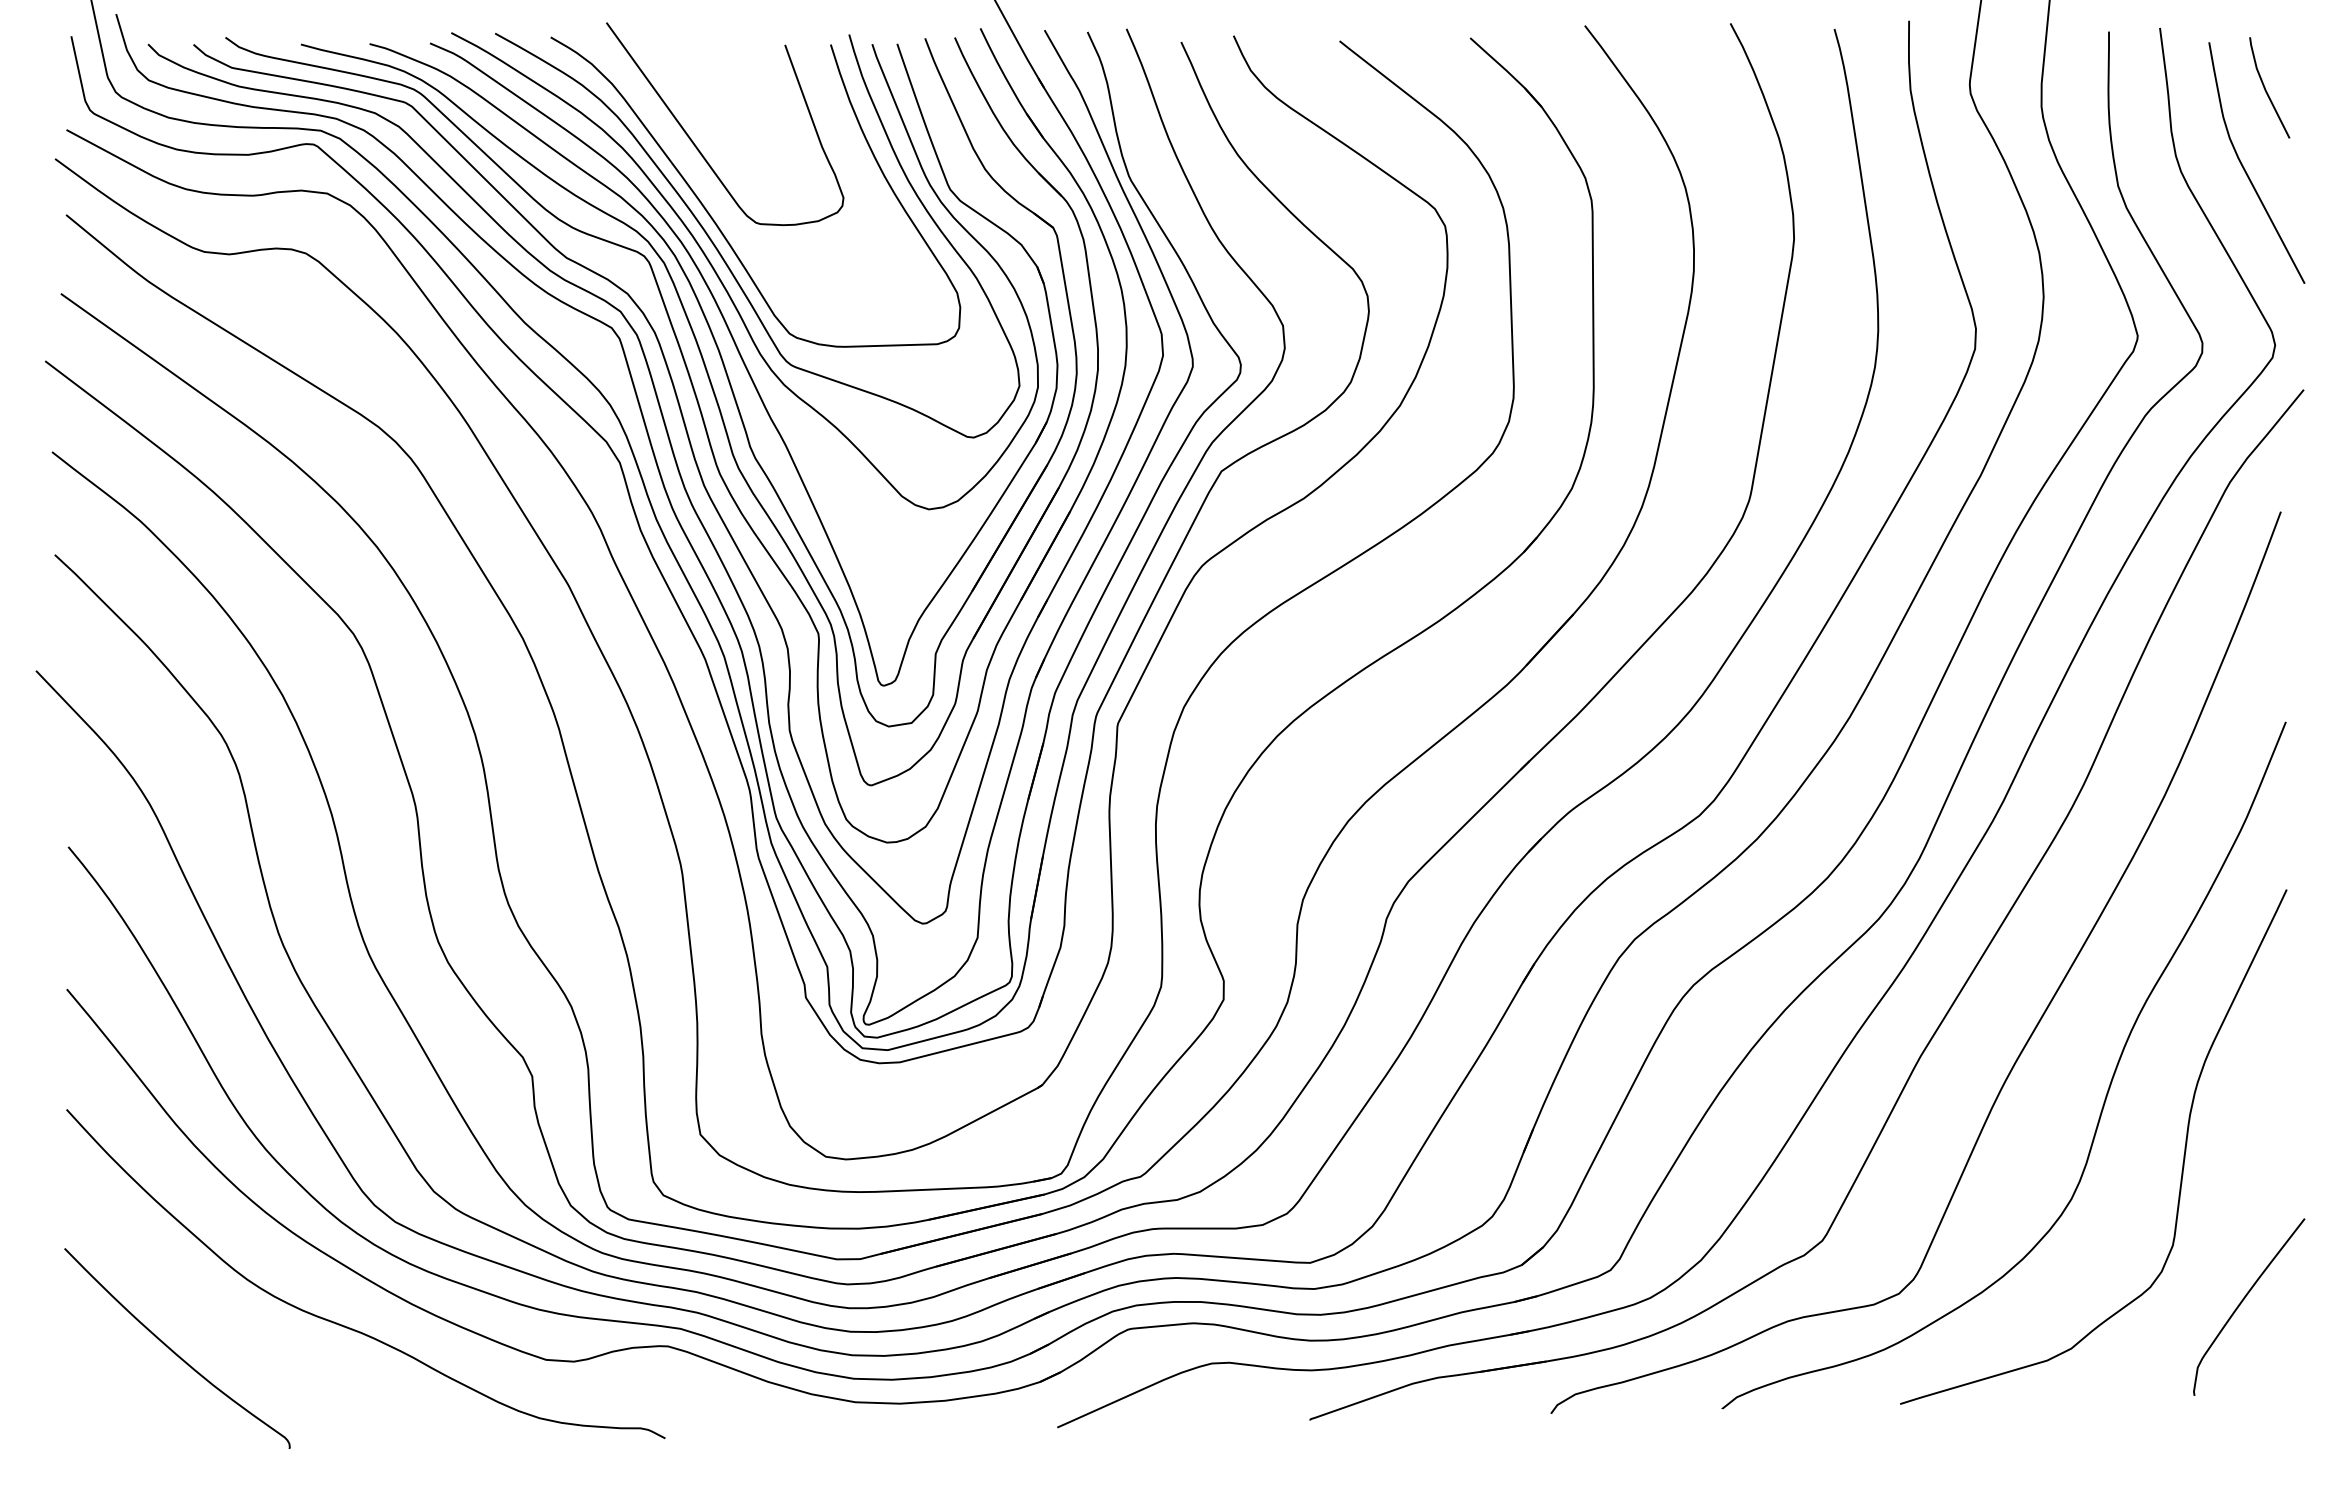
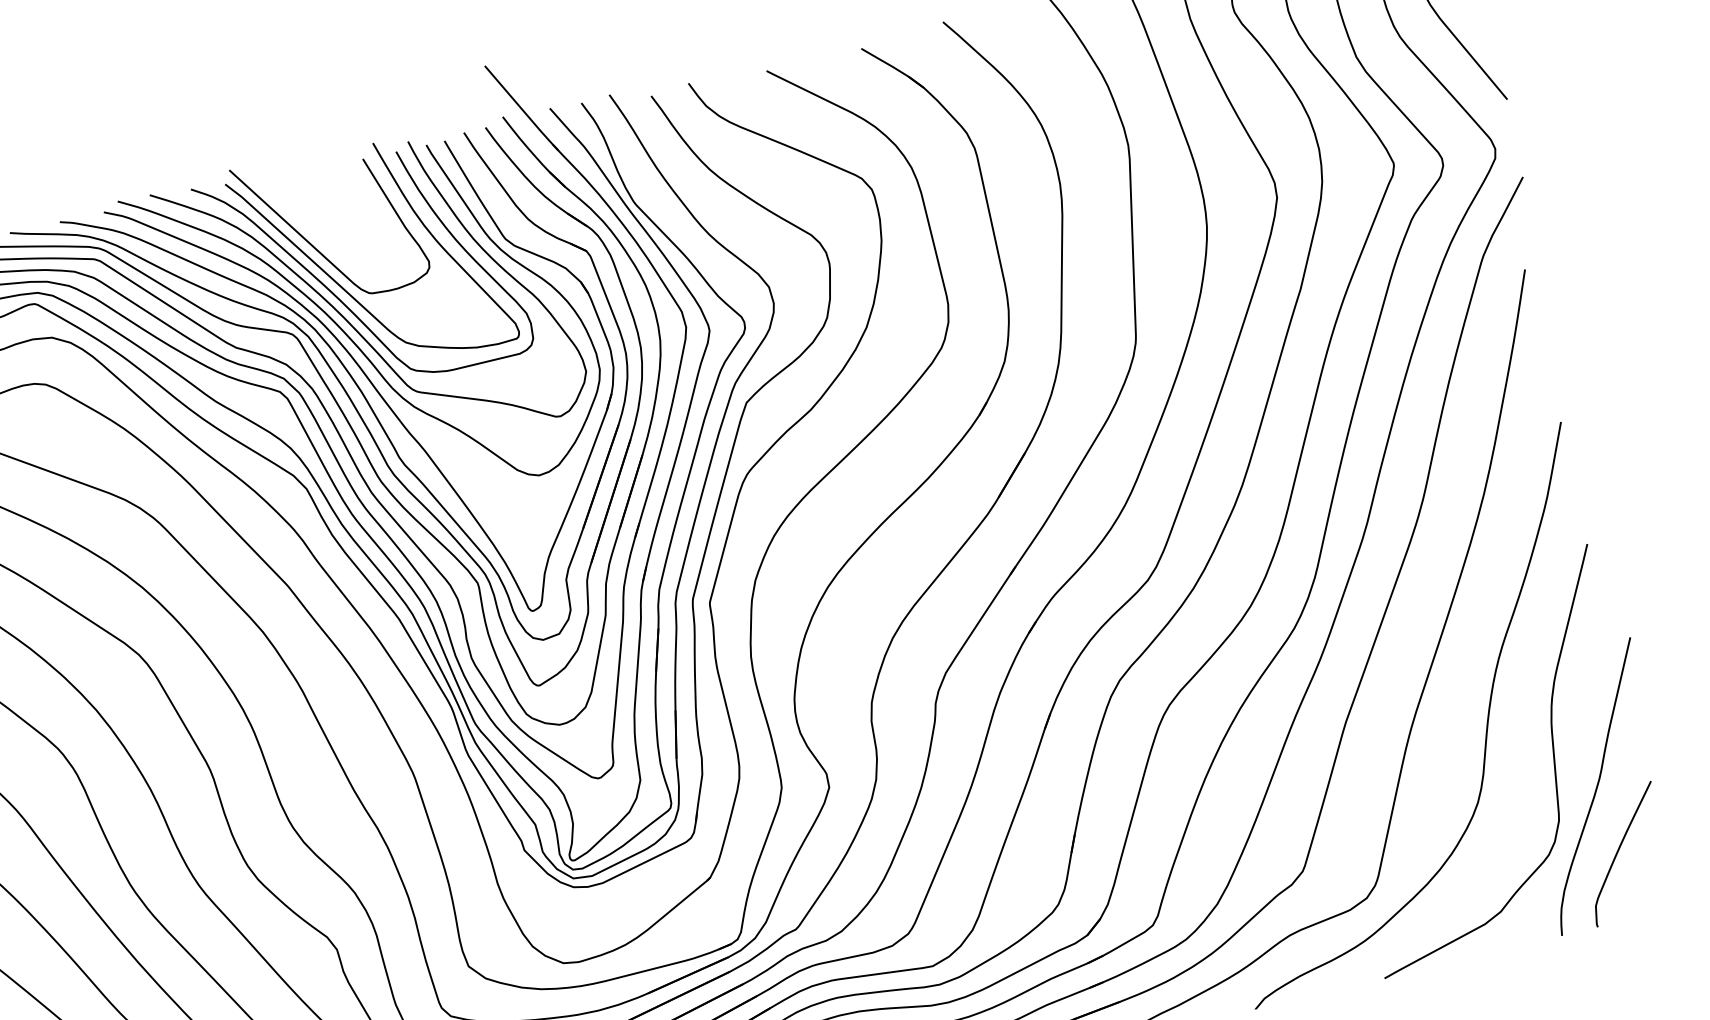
curve: (724, 209) -> (344, 288), added
curve: (2231, 1210) -> (1596, 786), added

